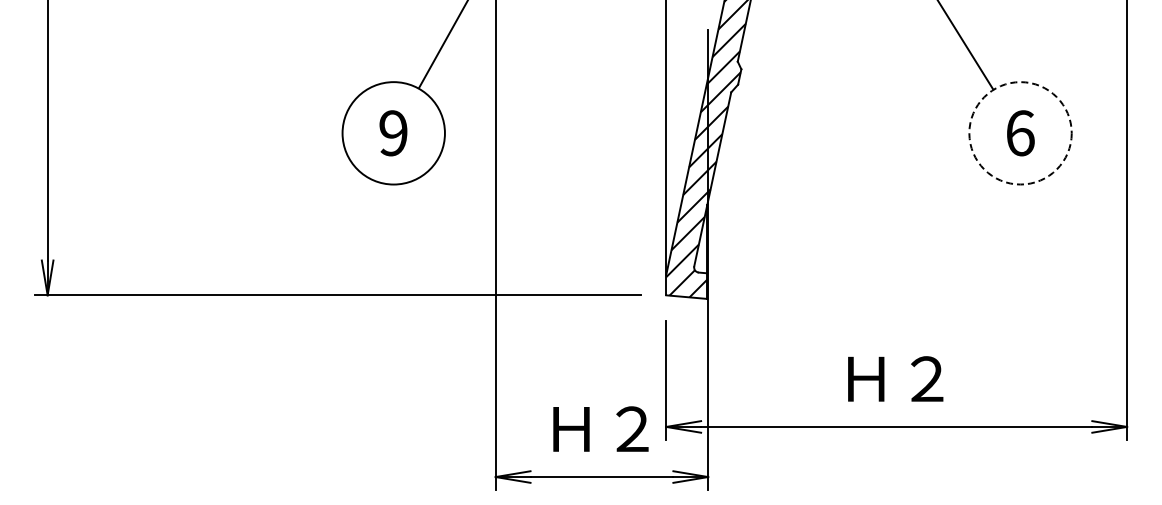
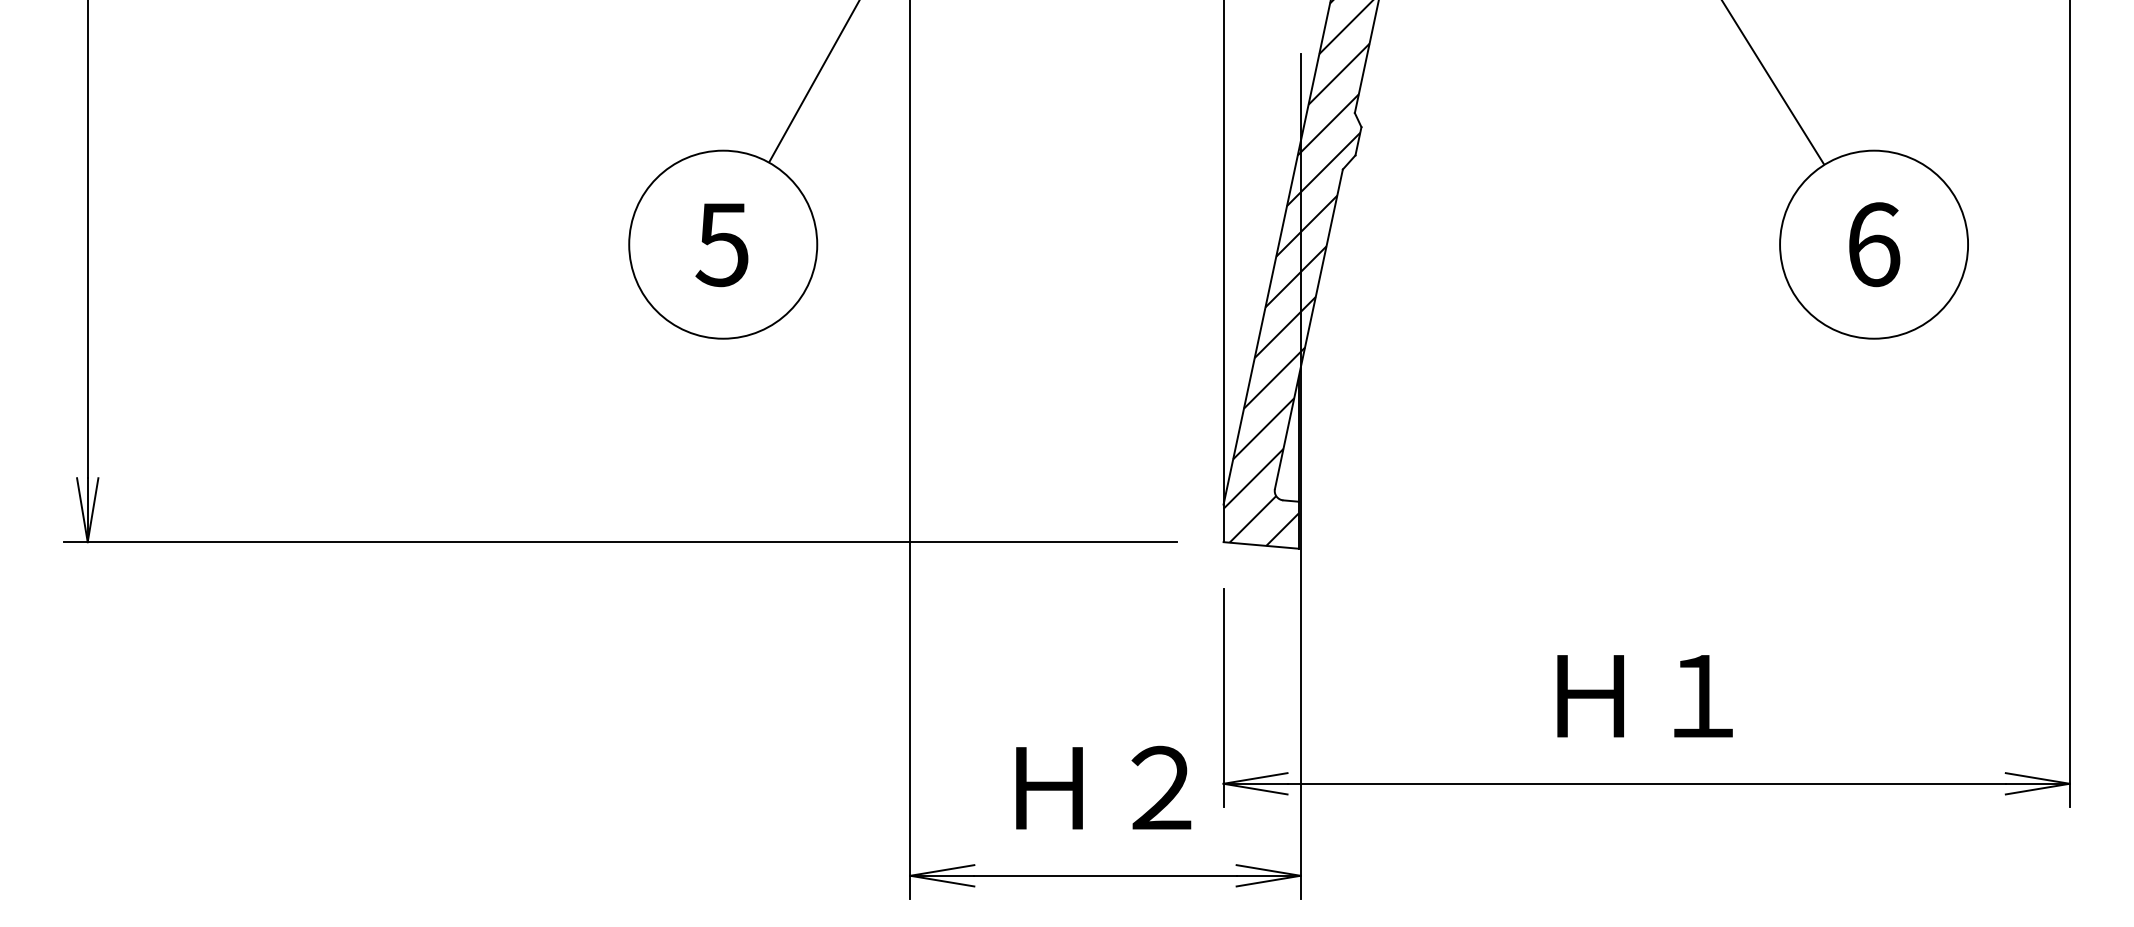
text: (392, 133) -> (720, 245), 9 -> 5
circle: (1020, 133) -> (1873, 245), dashed -> solid
text: (927, 378) -> (1703, 694), Ｈ２ -> Ｈ１

